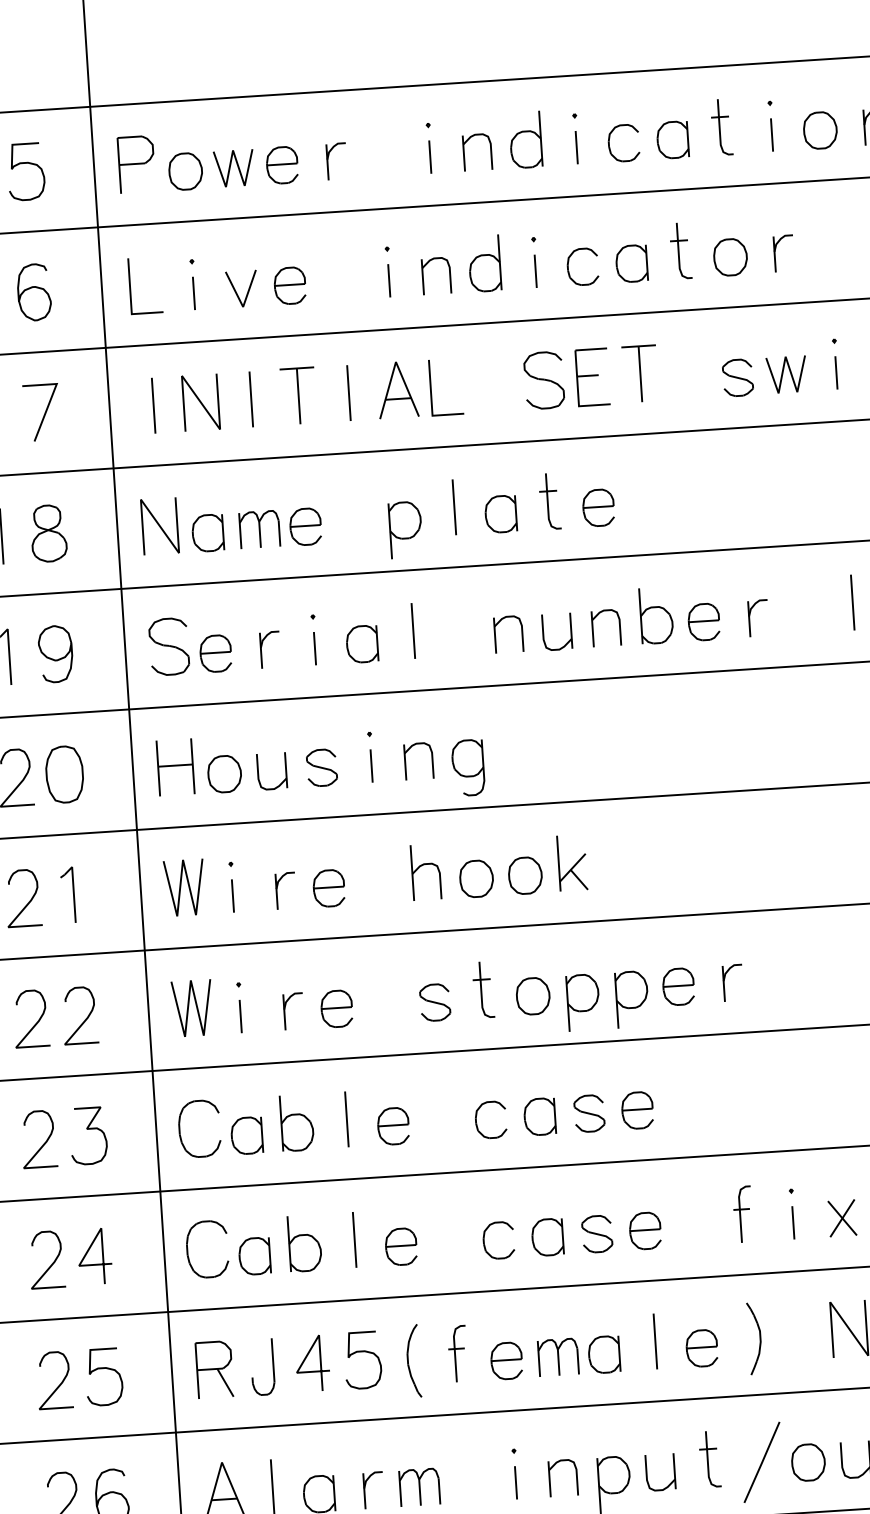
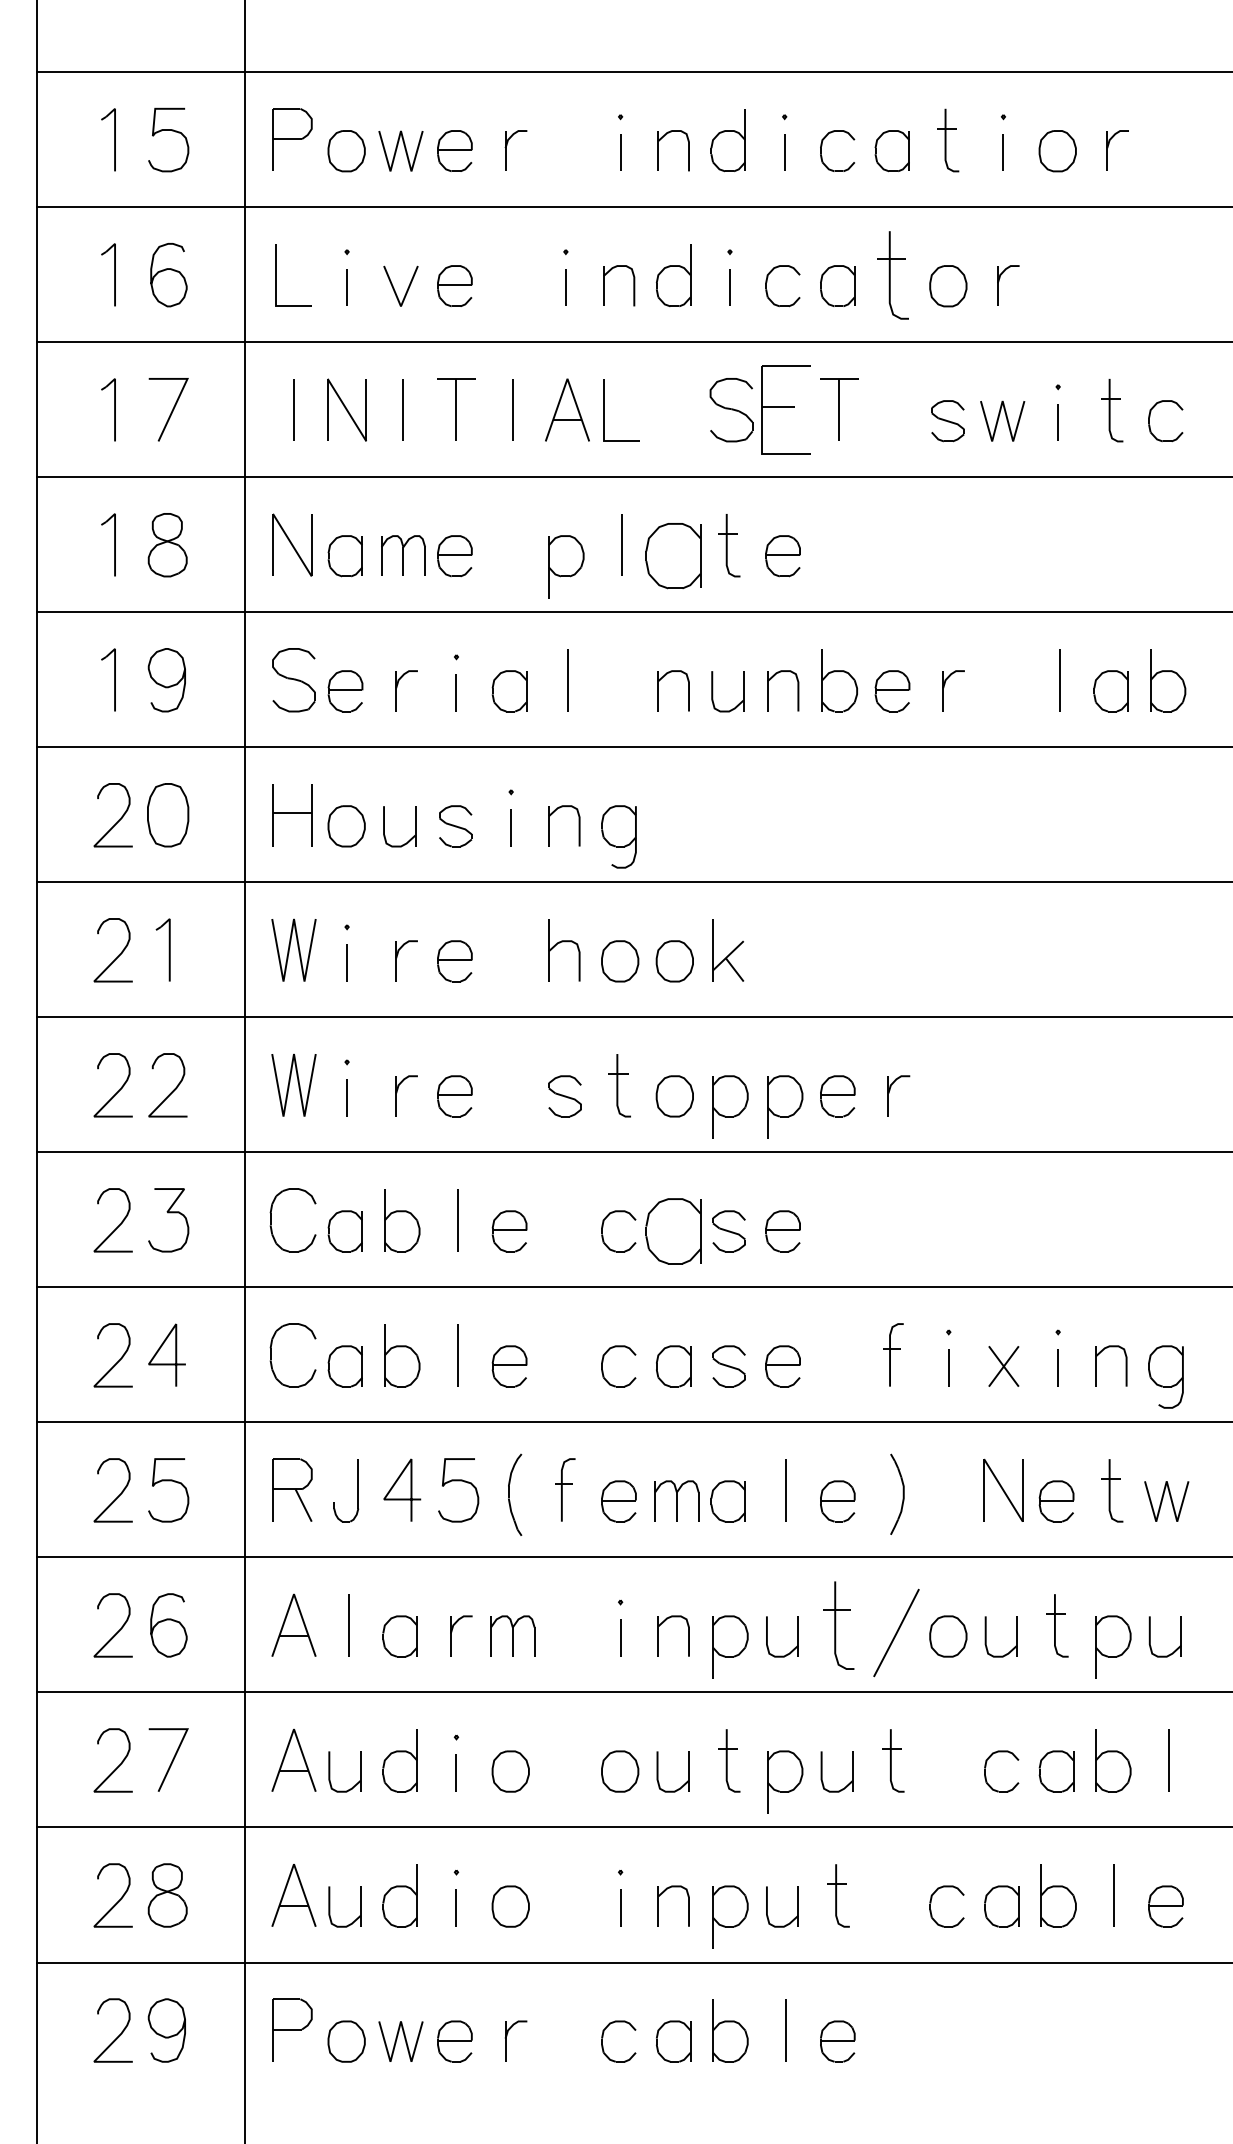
part: (680, 250) -> (893, 275), size x1.4
part: (592, 376) -> (785, 409), size x1.4
part: (500, 514) -> (673, 556), size x1.6
part: (539, 1116) -> (673, 1231), size x1.6
part: (709, 1459) -> (838, 1625), size x1.4

